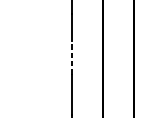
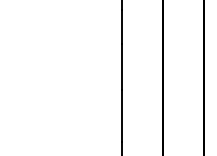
line: (72, 57) -> (122, 67), dashed -> solid

